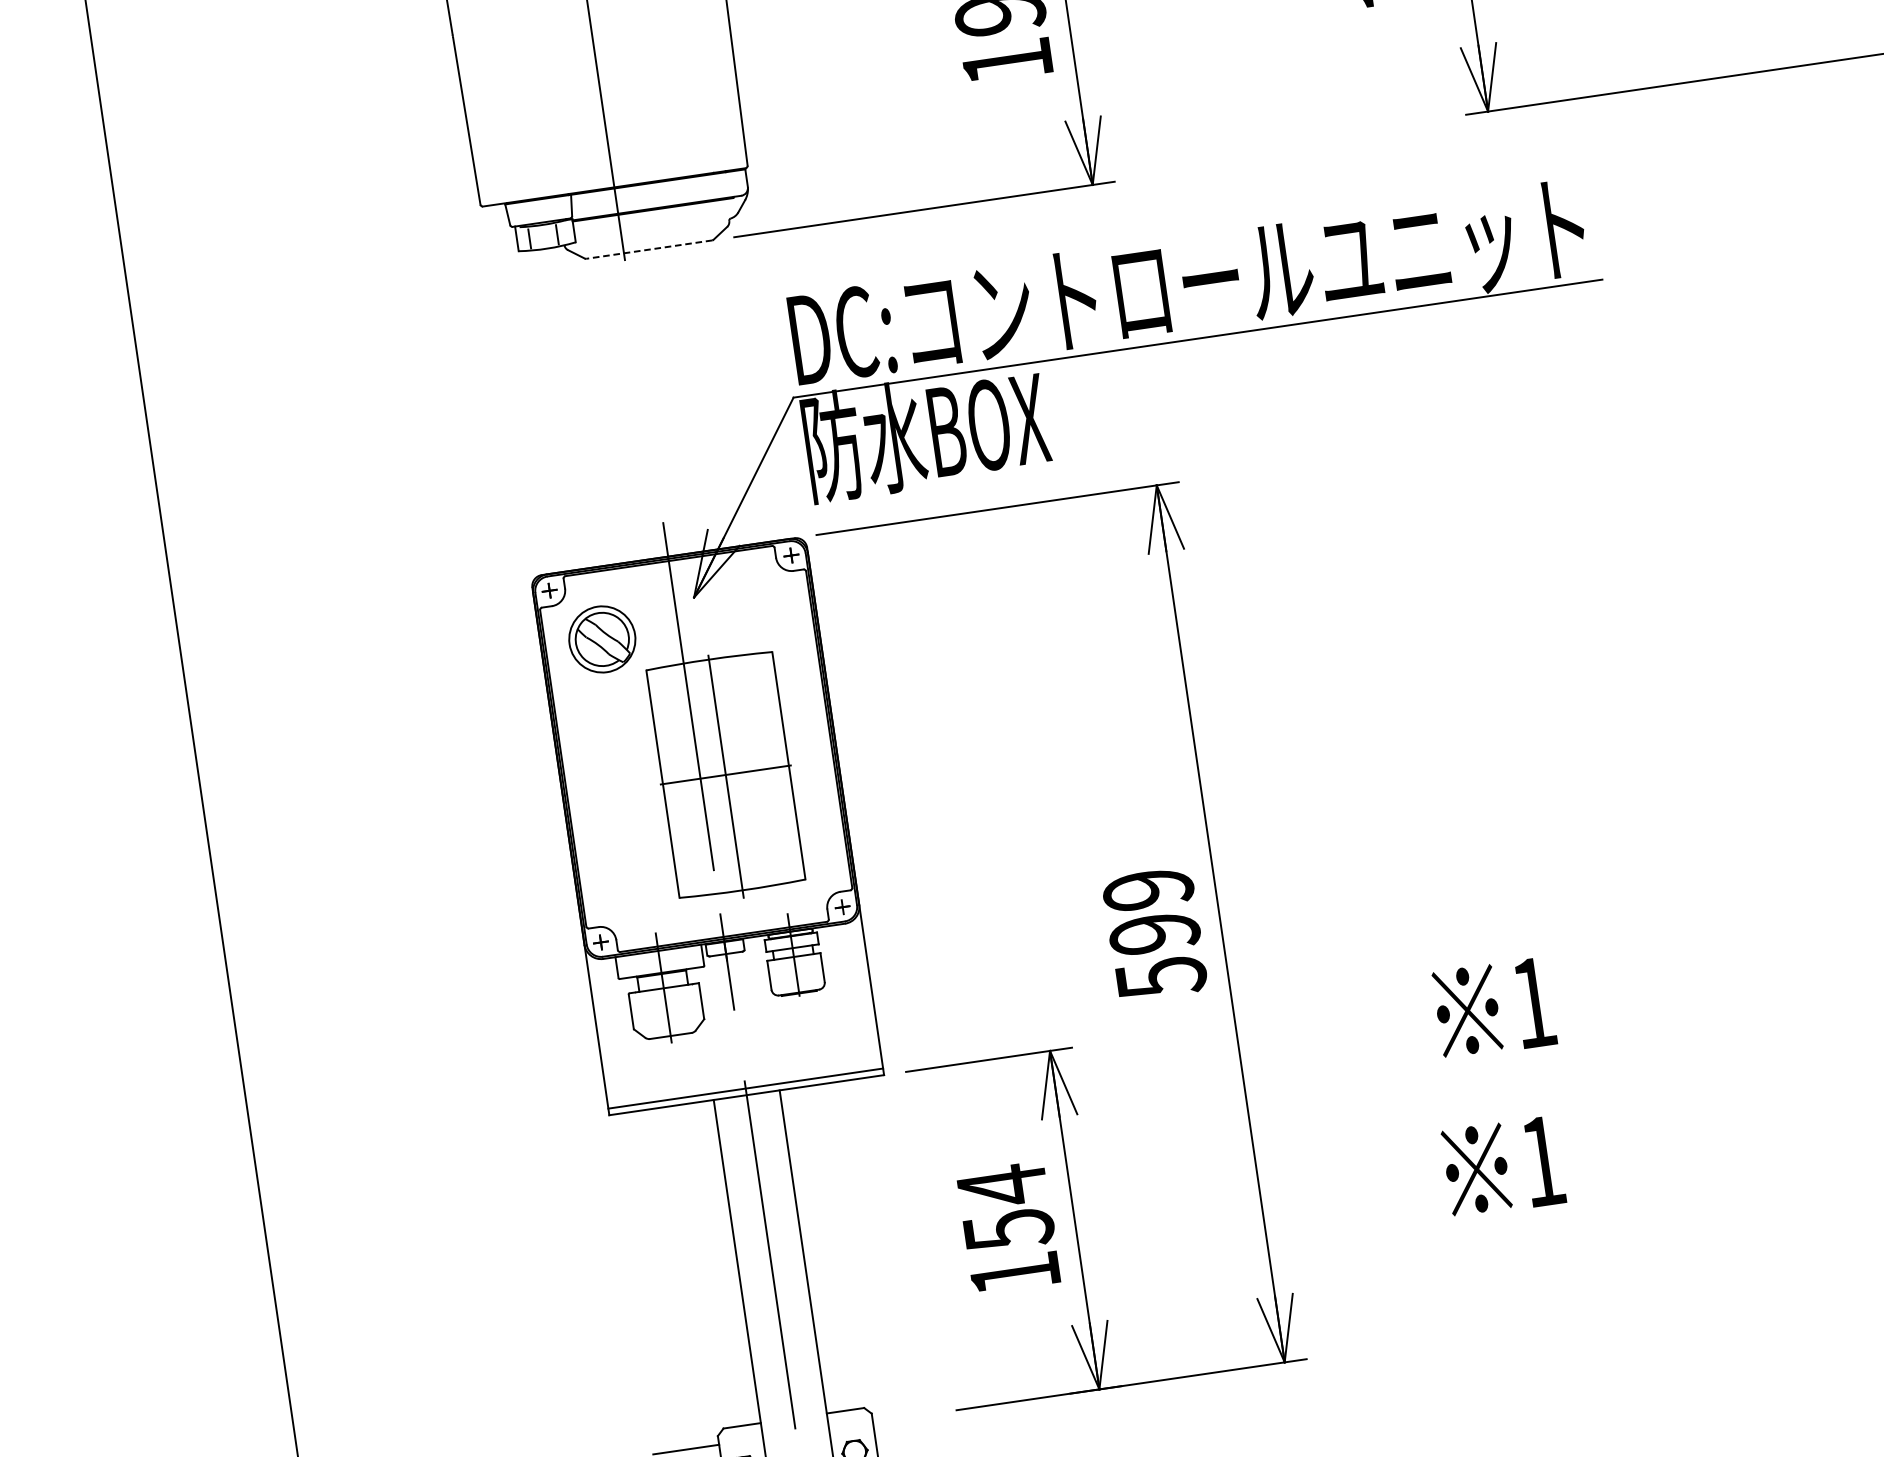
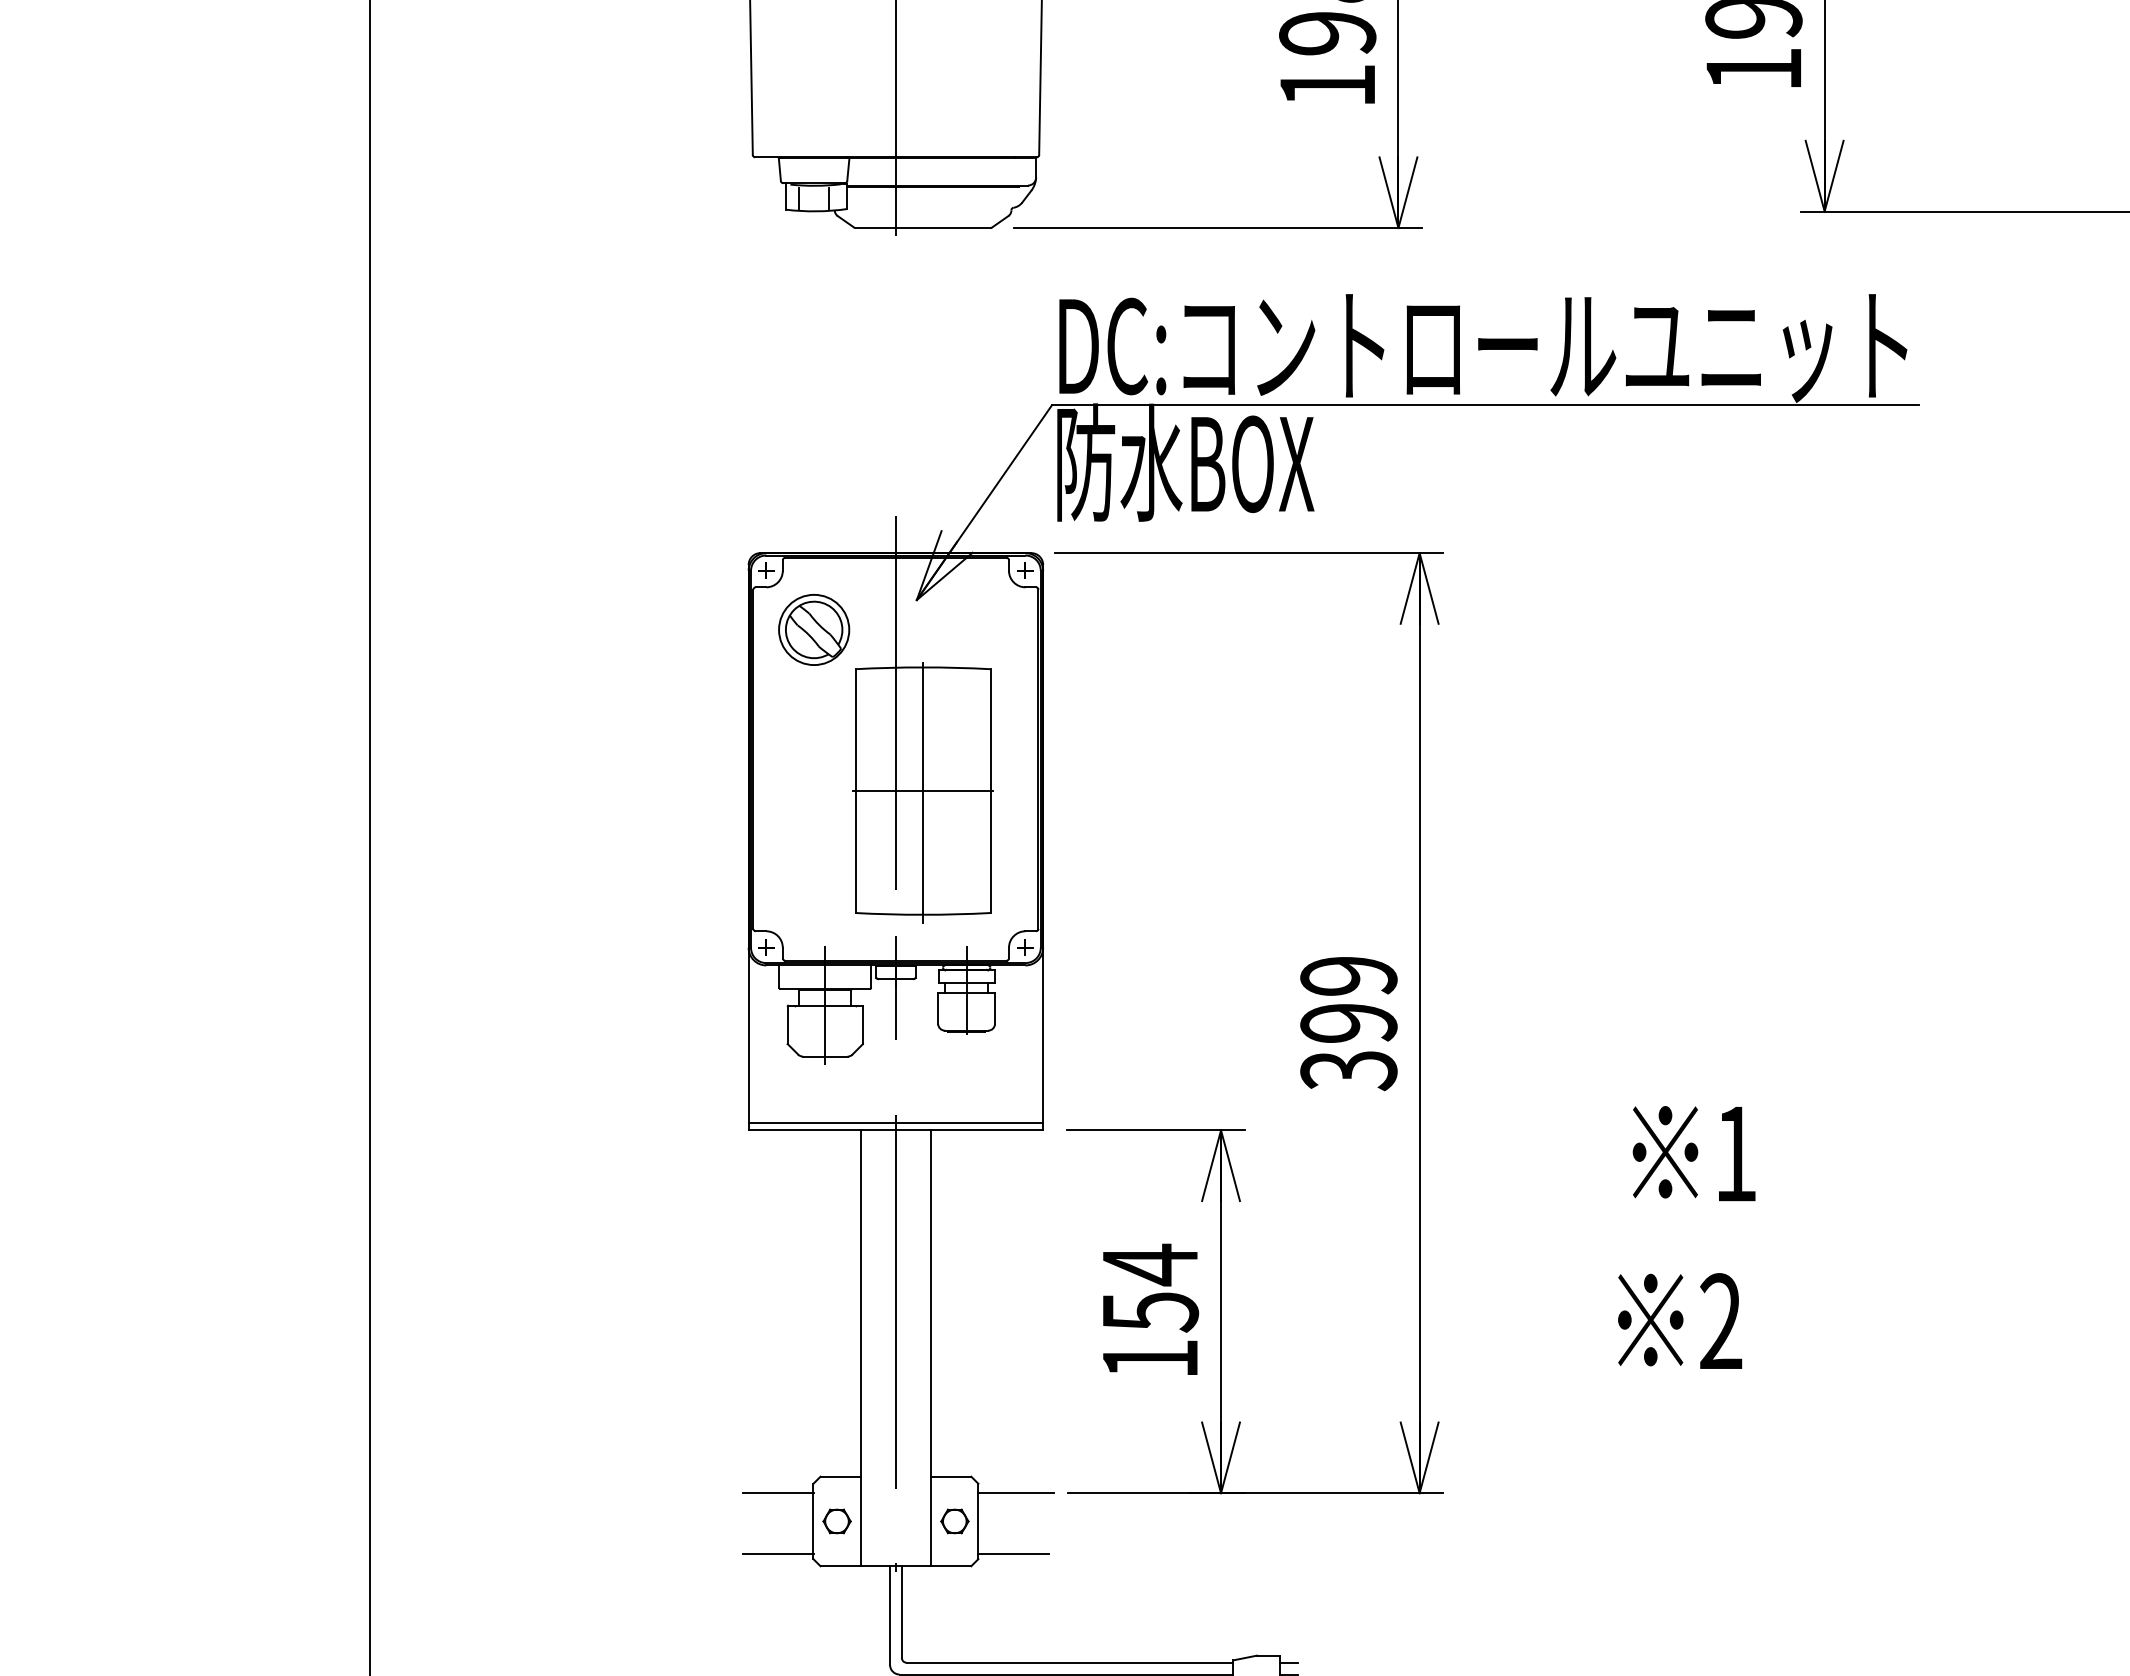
line: (649, 249) -> (923, 227), dashed -> solid
text: (1160, 978) -> (1348, 1071), 599 -> 399
text: (1542, 1160) -> (1721, 1320), 1 -> 2
line: (908, 1417) -> (1016, 1493), added

